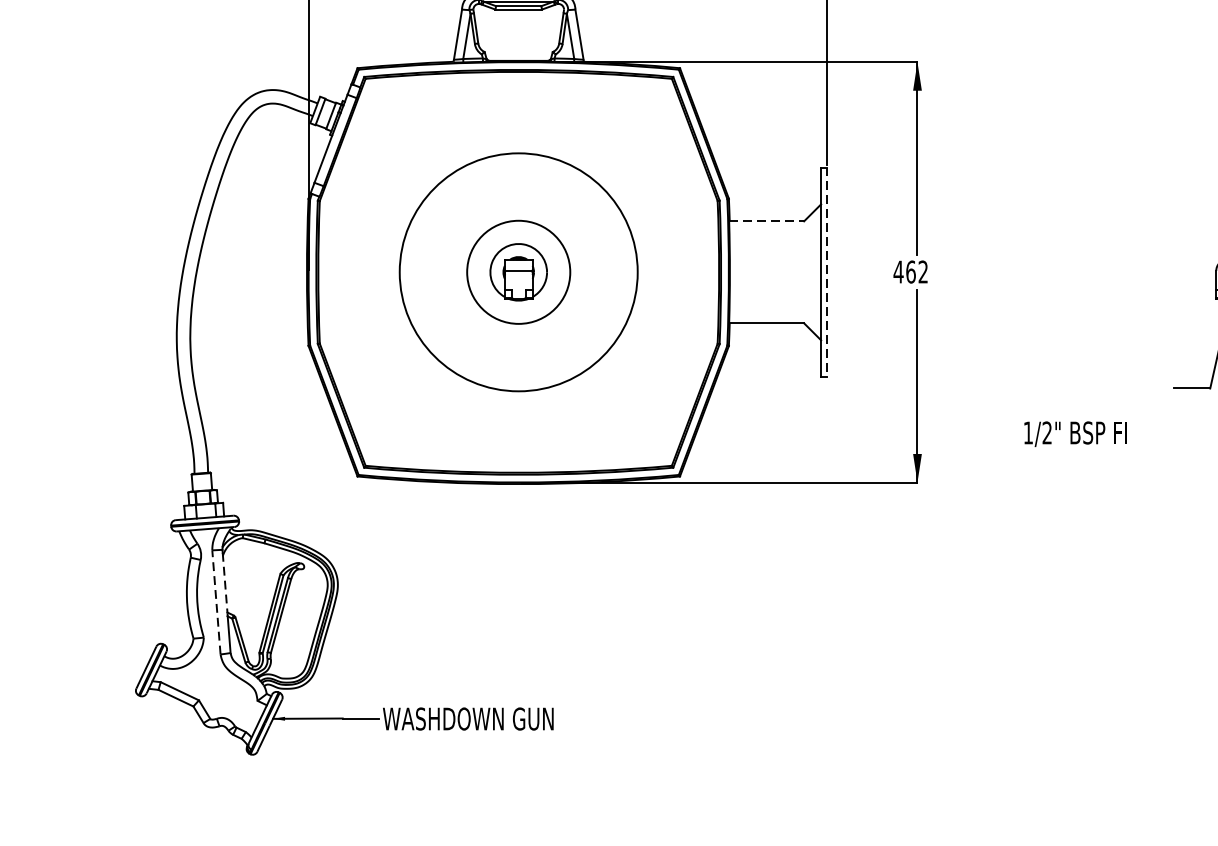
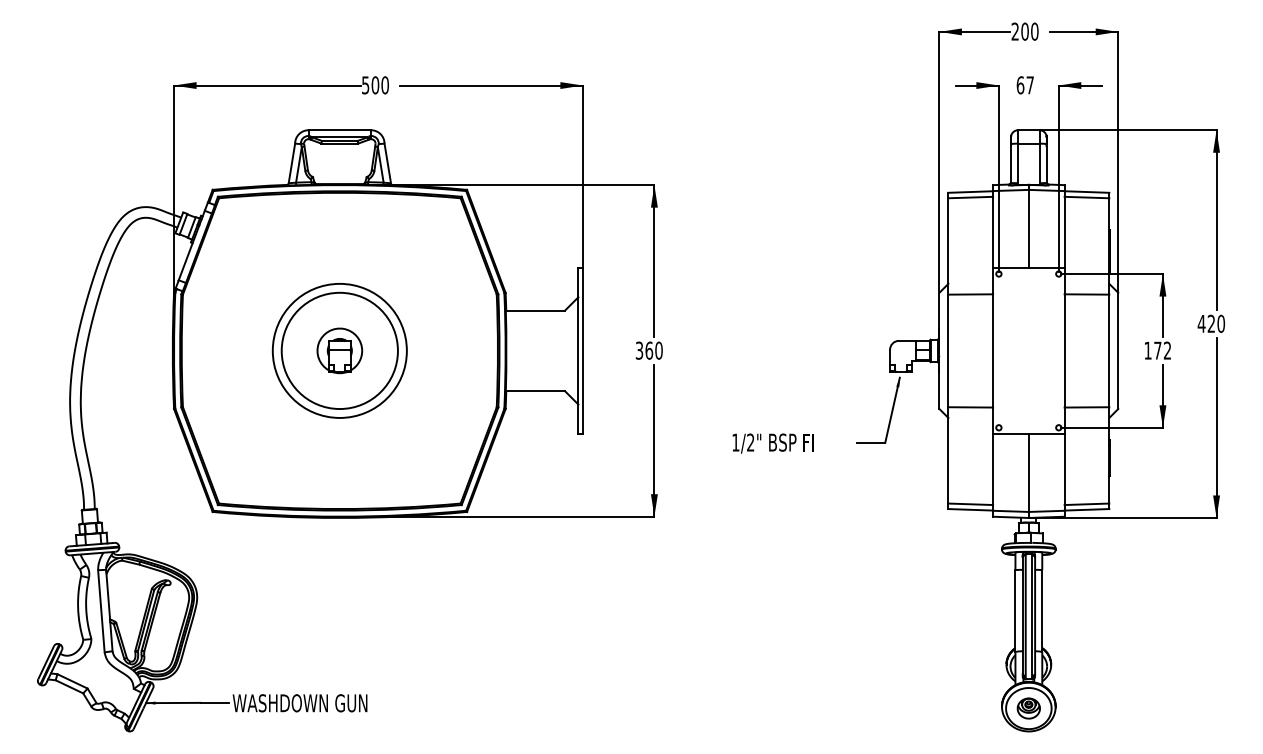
line: (766, 221) -> (535, 310), dashed -> solid
circle: (518, 271) -> (339, 350), size x0.71
circle: (518, 271) -> (339, 350), size x1.43
line: (826, 271) -> (582, 350), dashed -> solid
text: (910, 271) -> (648, 350), 462 -> 360
text: (1074, 434) -> (772, 443), moved
line: (225, 583) -> (108, 596), dashed -> solid
line: (216, 601) -> (101, 610), dashed -> solid

